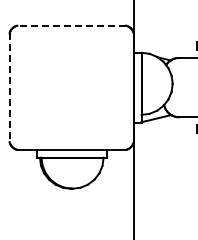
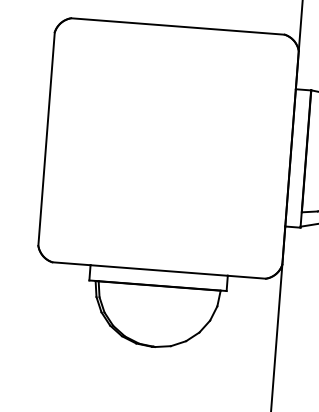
line: (71, 25) -> (177, 26), dashed -> solid
line: (9, 88) -> (46, 140), dashed -> solid

